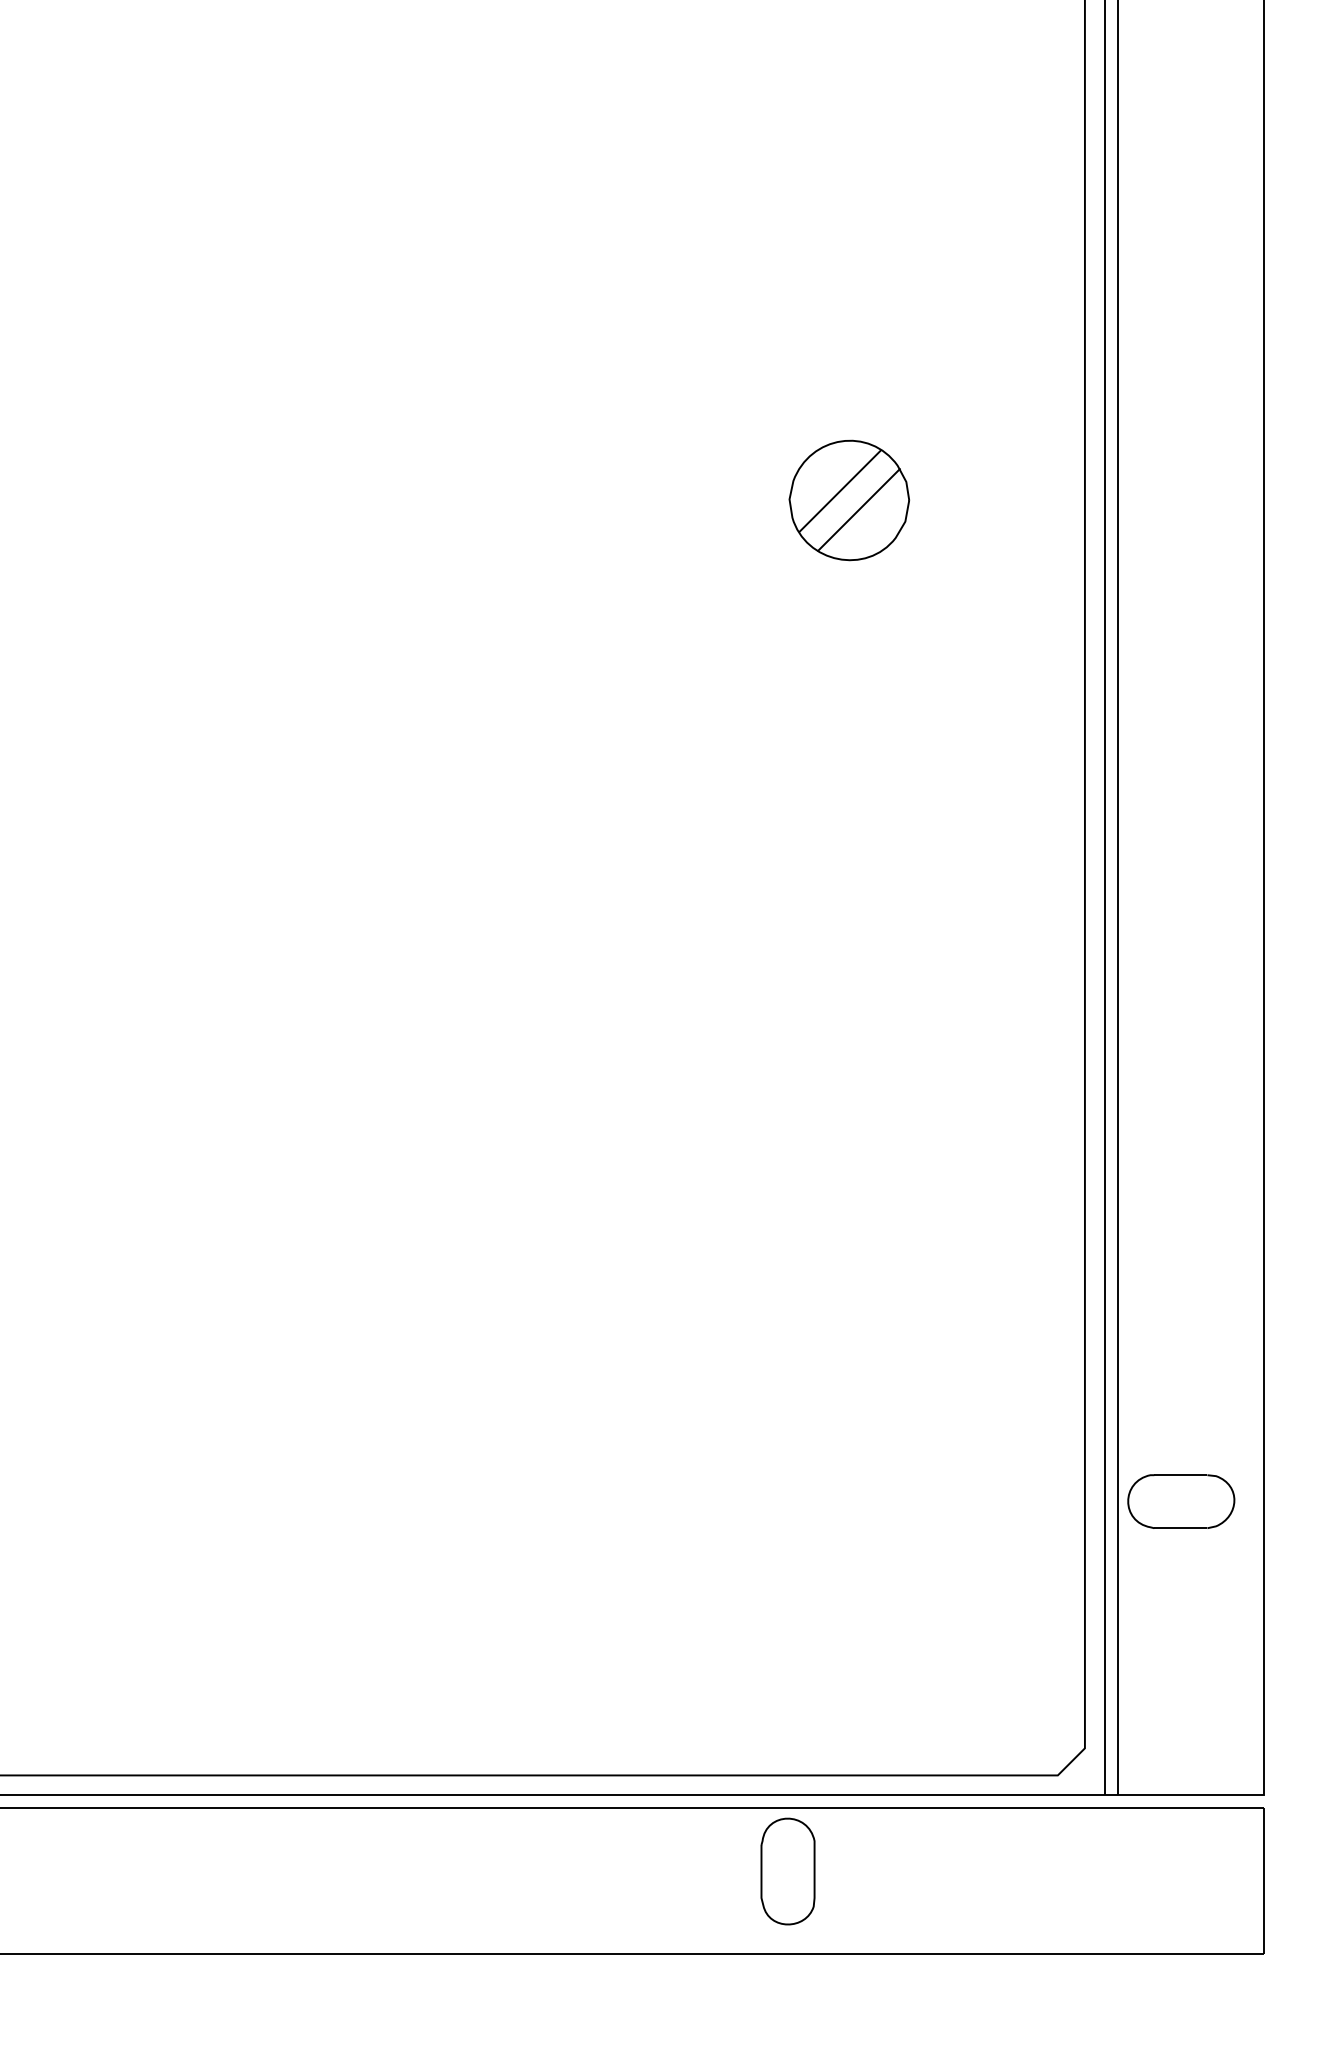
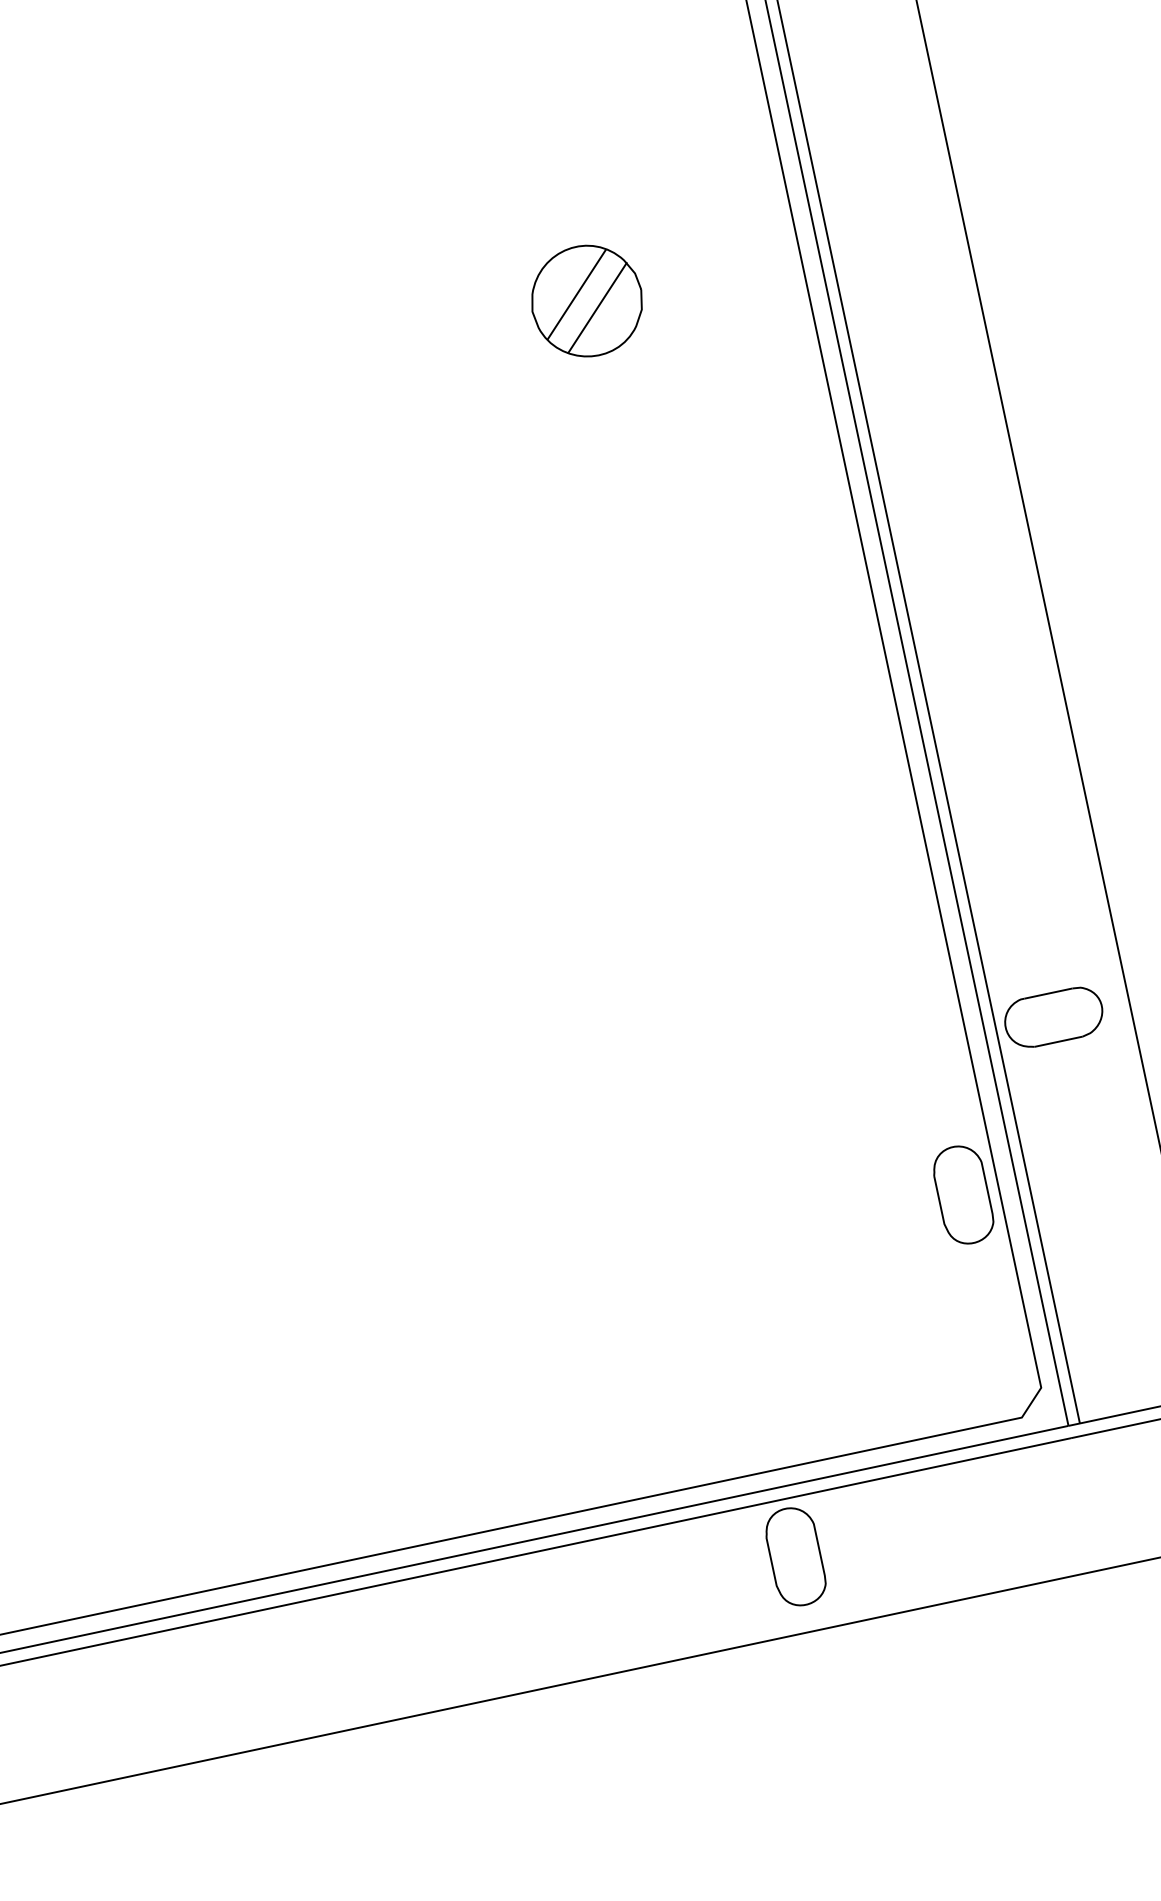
part: (1181, 1501) -> (1054, 1017), moved
part: (1045, 1527) -> (962, 1195), added

